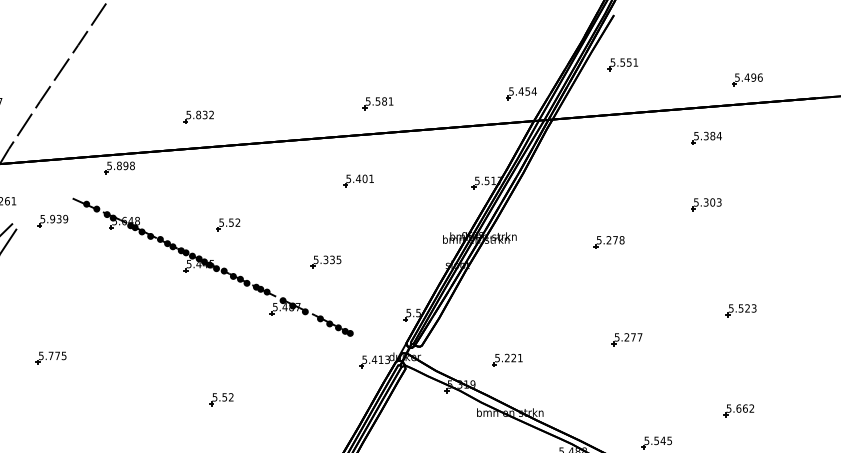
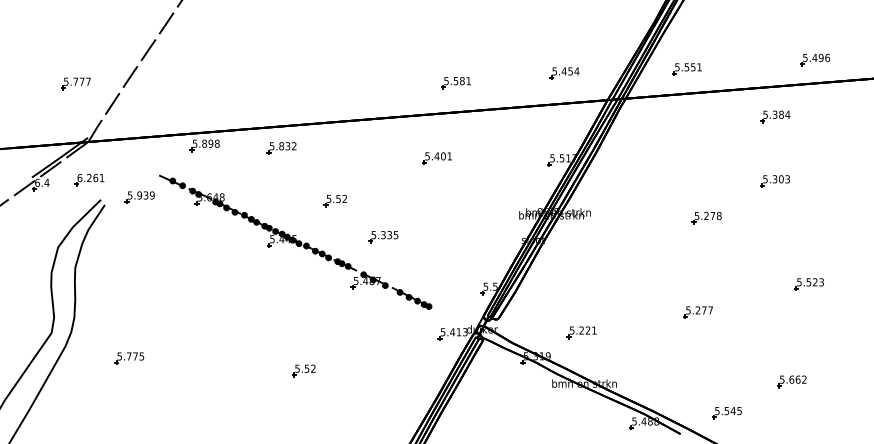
part: (622, 64) -> (686, 69), moved
part: (521, 93) -> (564, 73), moved
part: (198, 117) -> (281, 148), moved
part: (227, 224) -> (334, 200), moved
part: (608, 242) -> (706, 218), moved
part: (326, 262) -> (383, 237), moved
part: (51, 358) -> (129, 358), moved
part: (738, 410) -> (791, 381), moved

